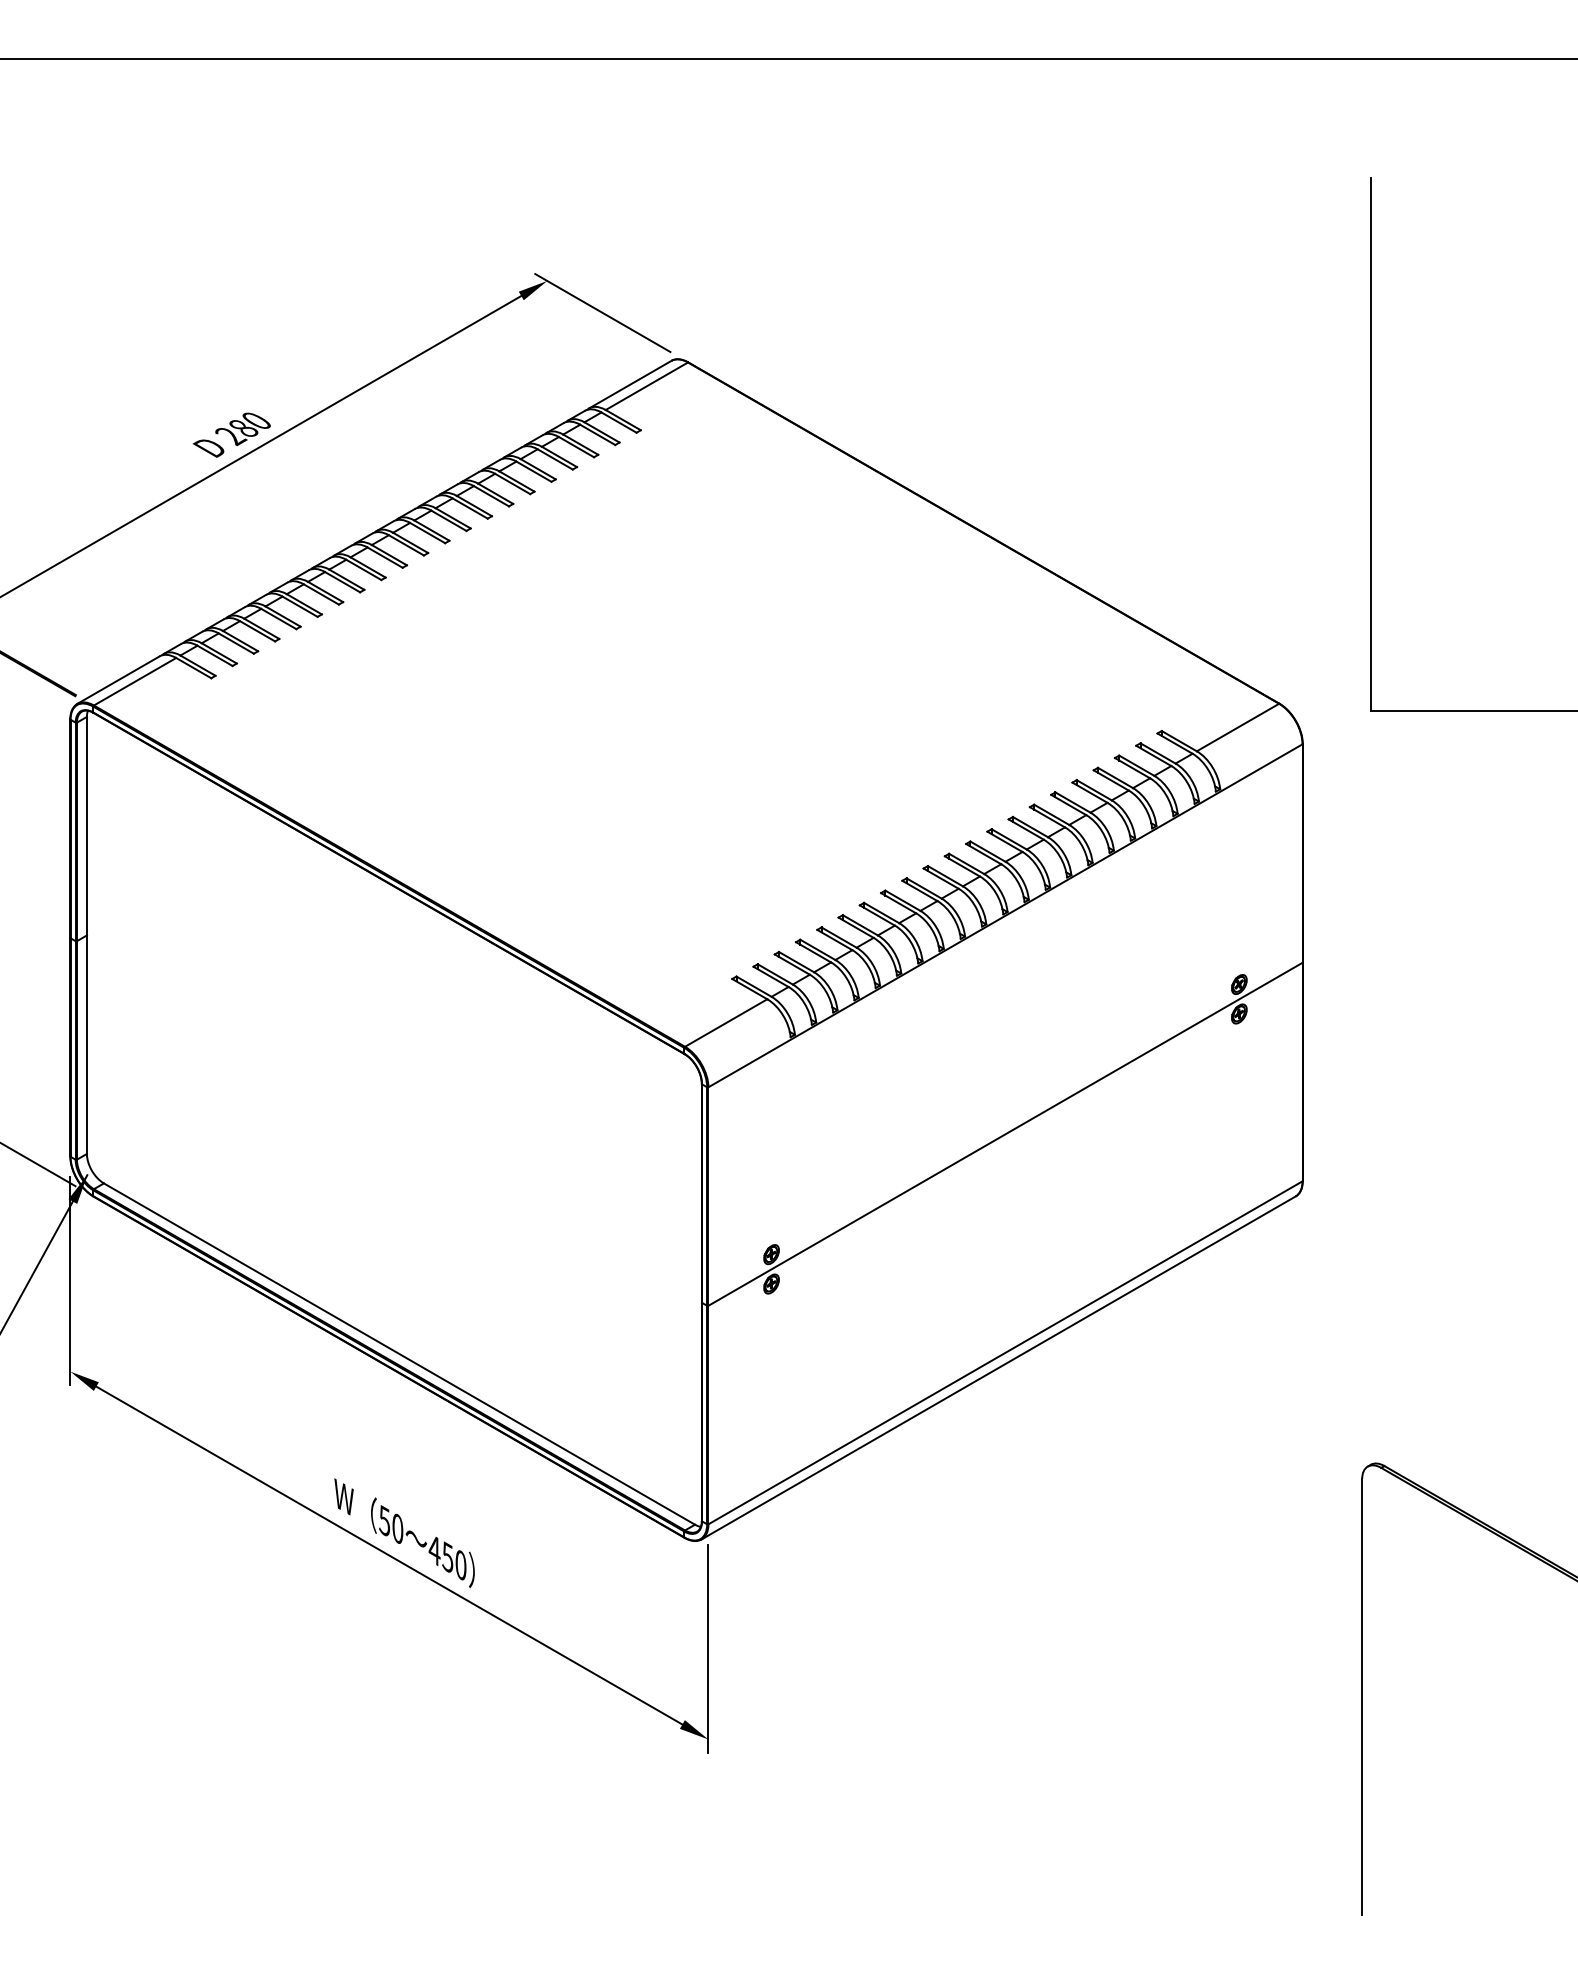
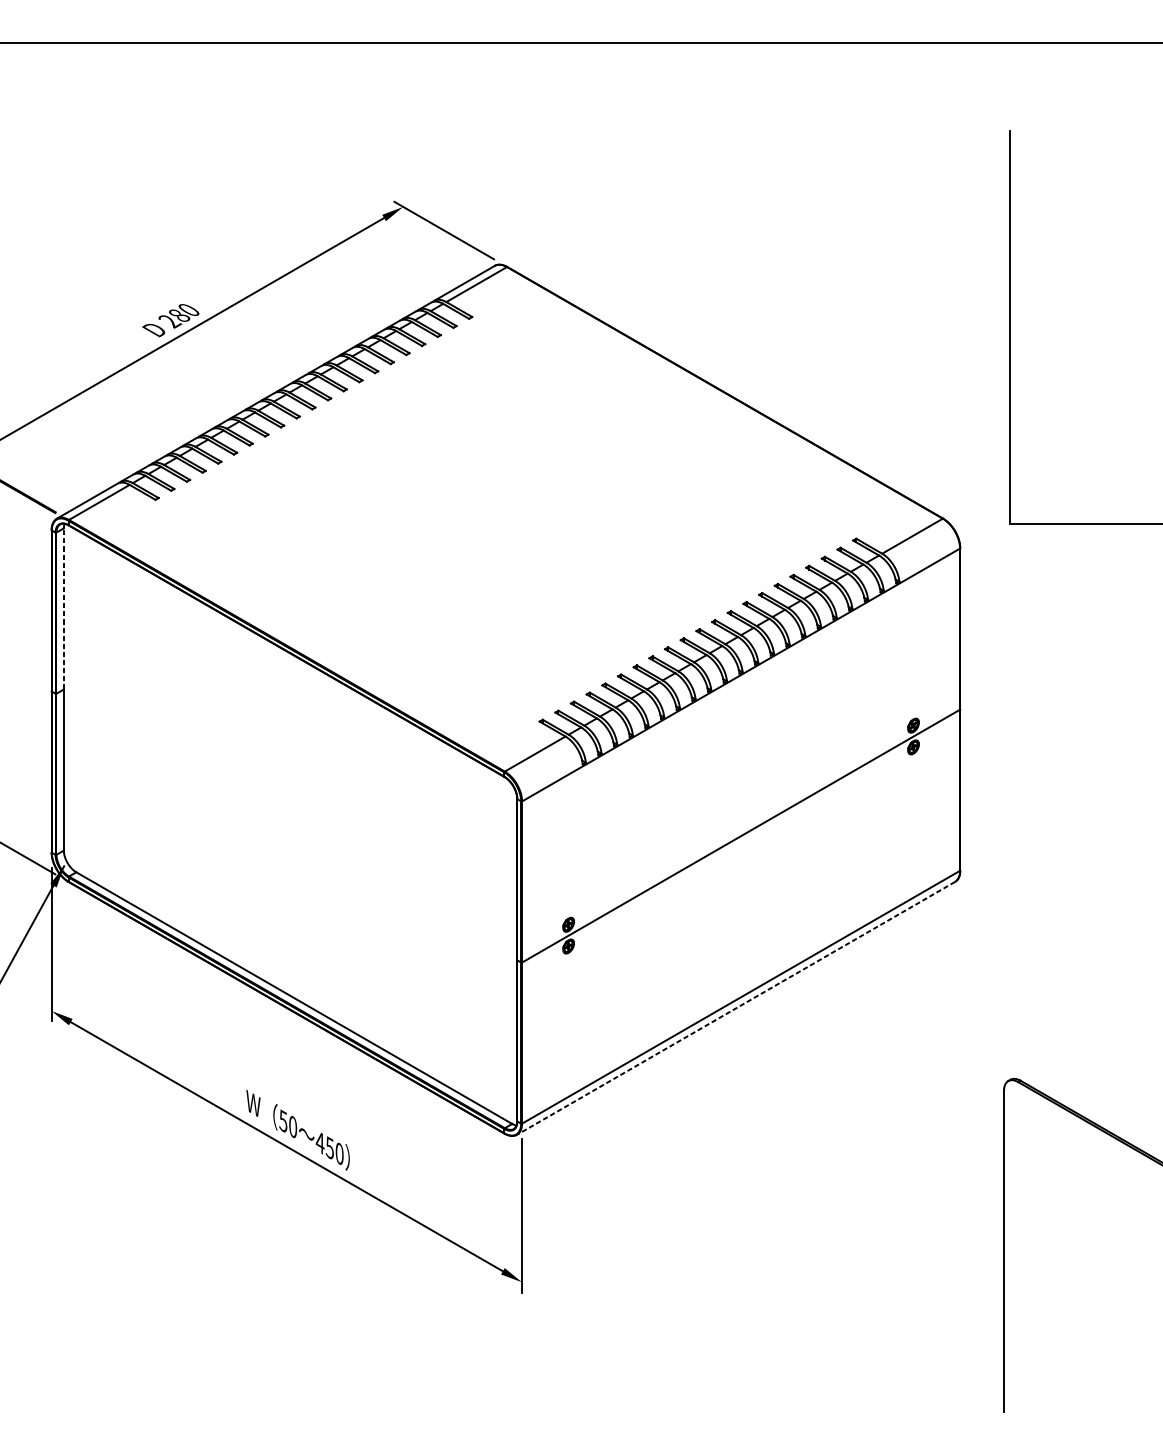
line: (86, 825) -> (63, 608), solid -> dashed
line: (998, 1367) -> (735, 1008), solid -> dashed

